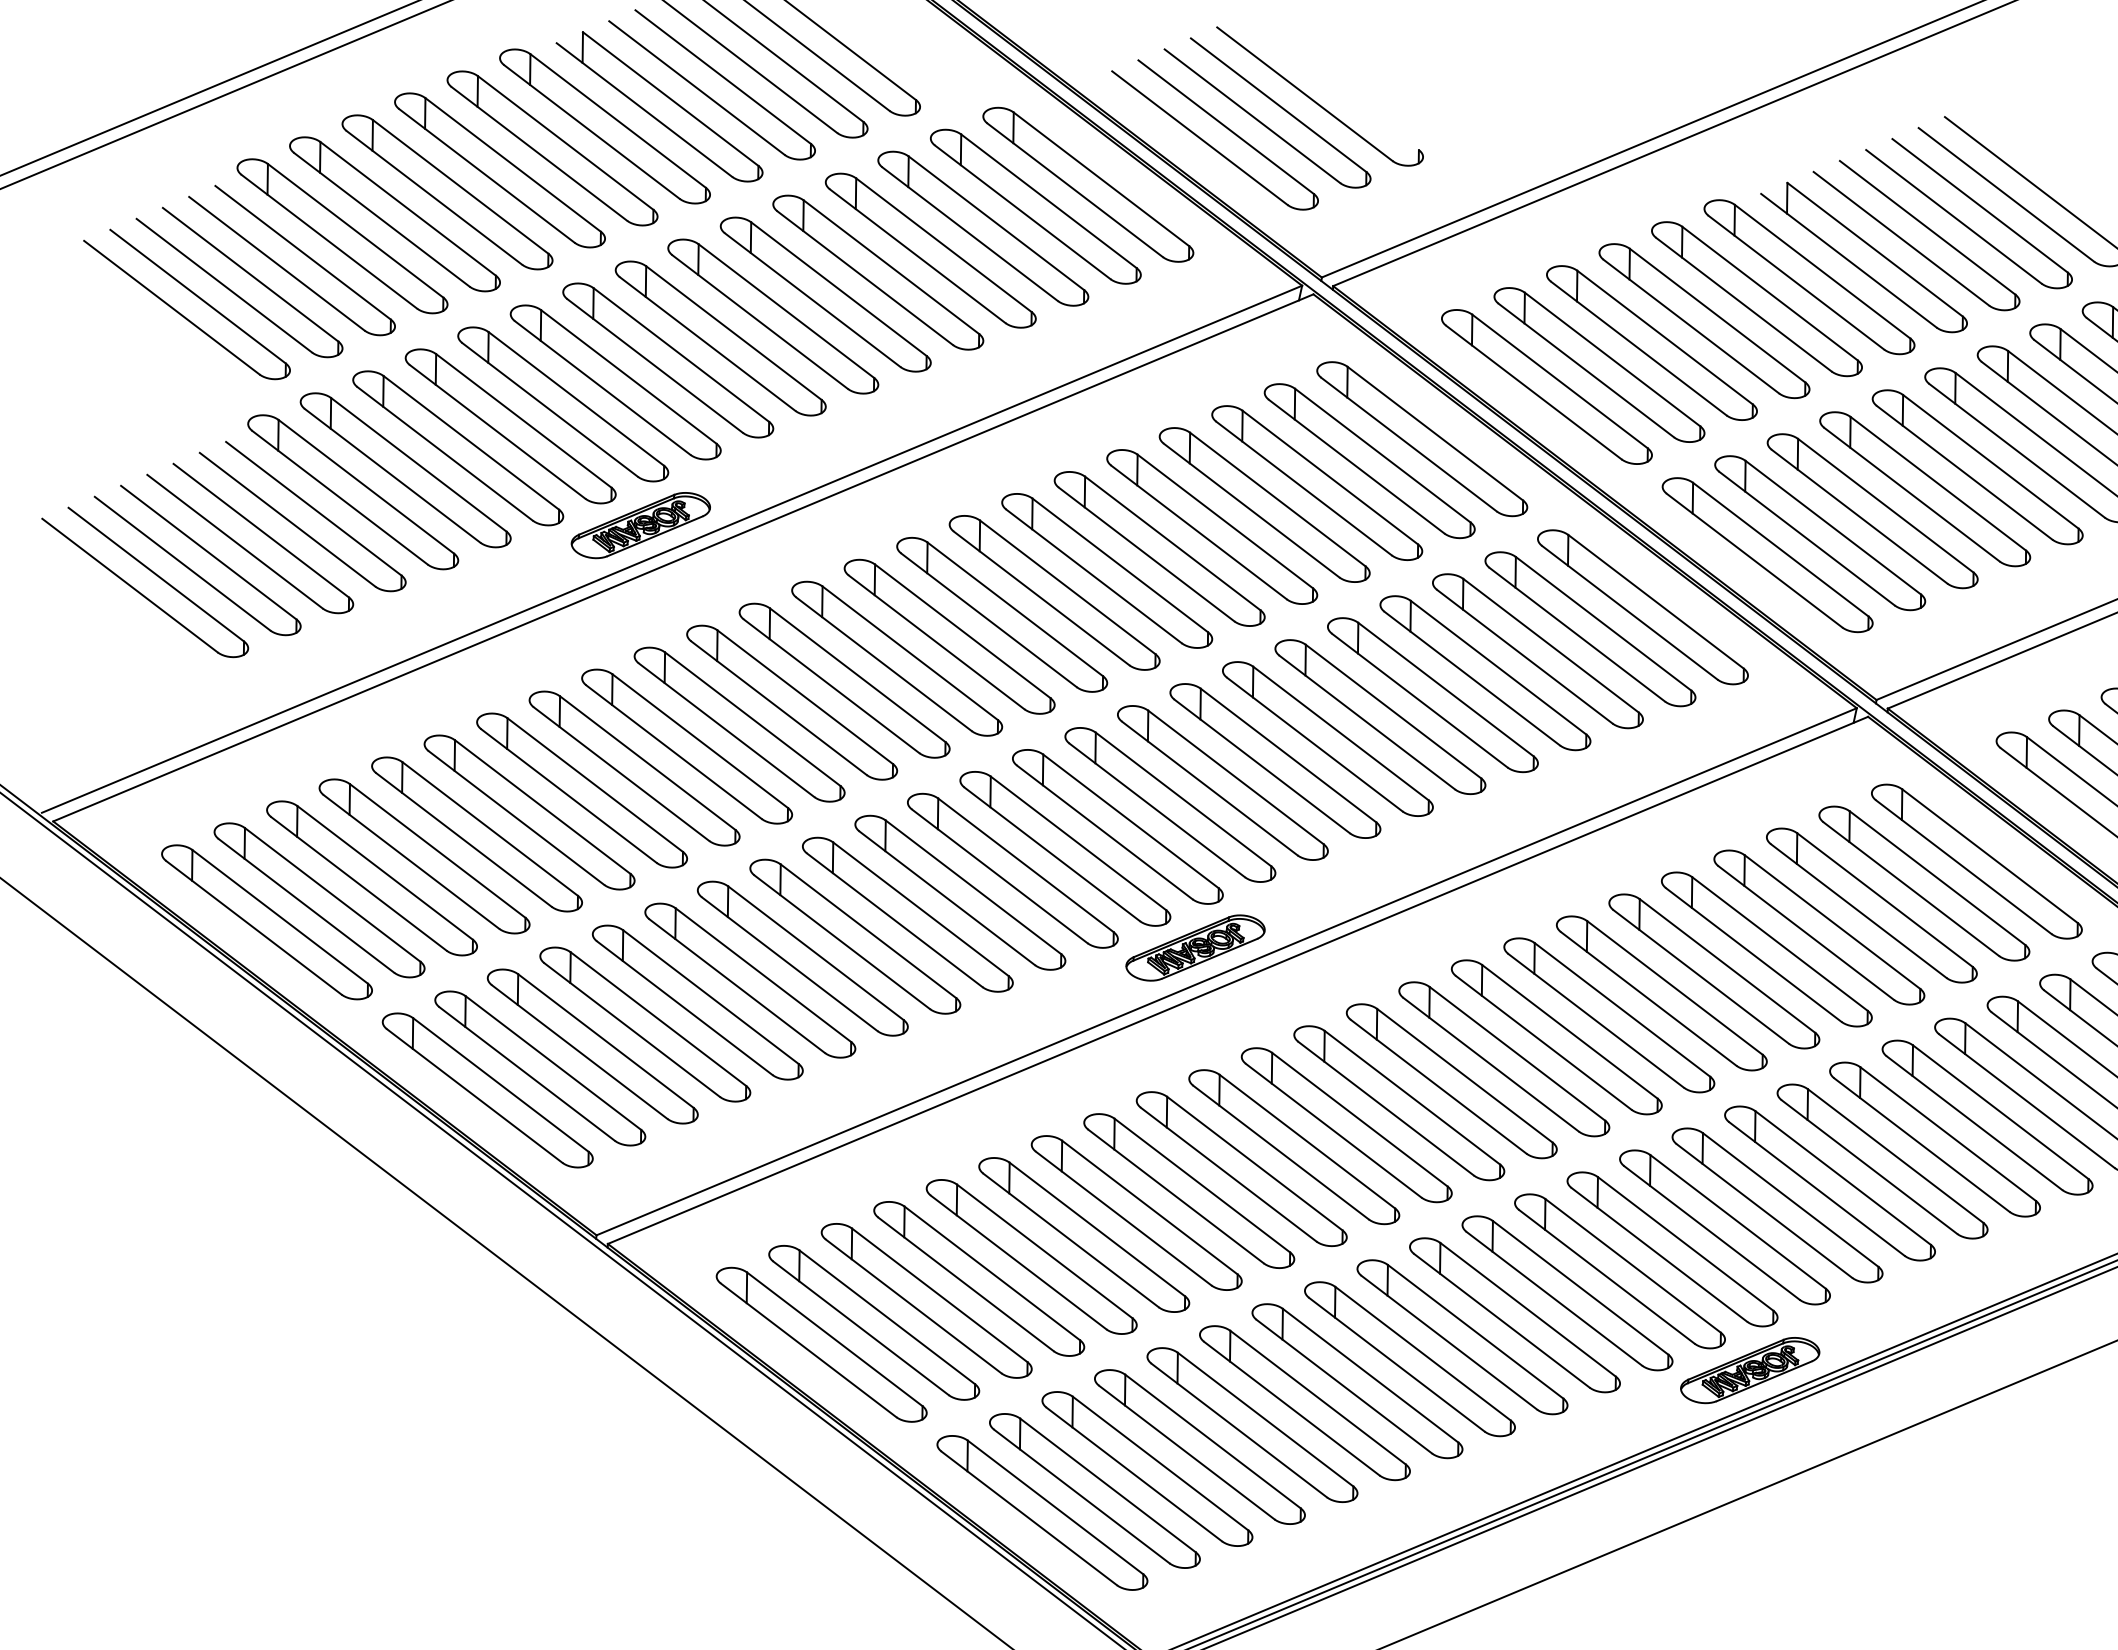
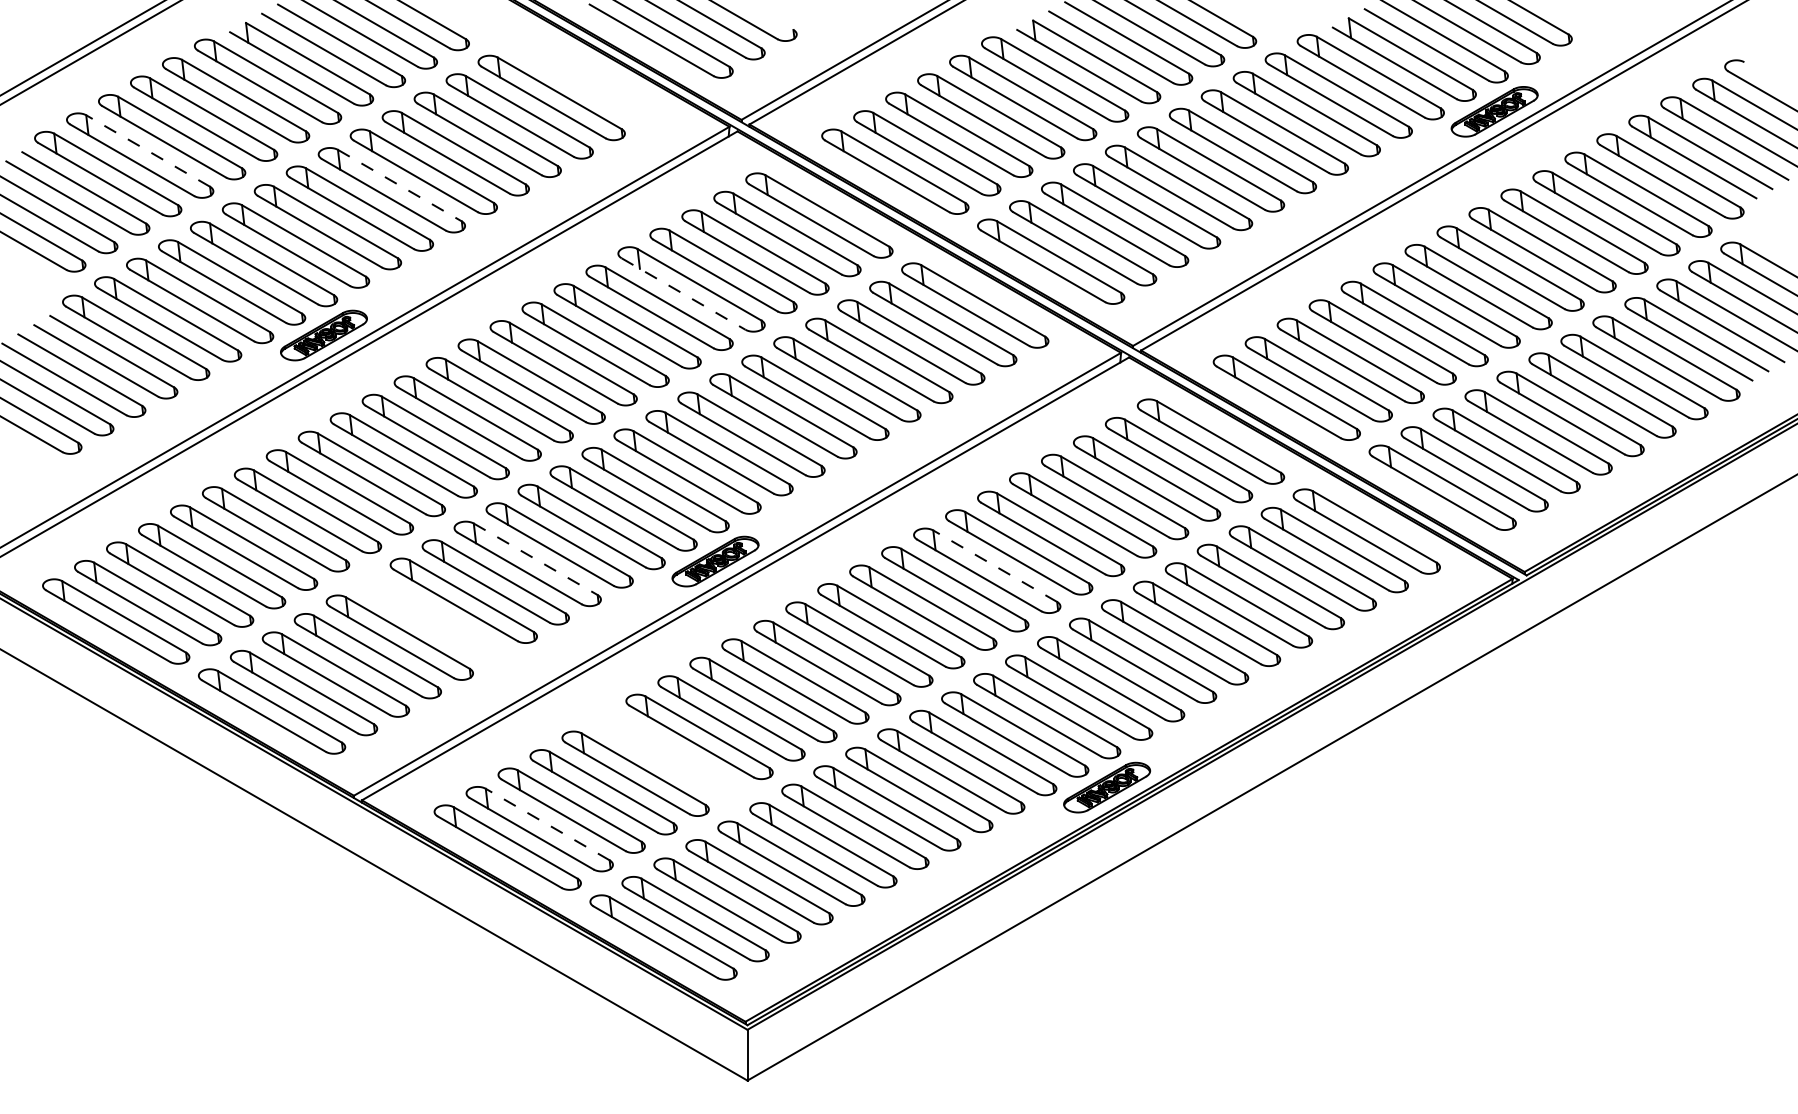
part: (1088, 184) -> (583, 79), removed
line: (408, 209) -> (148, 151), solid -> dashed
line: (785, 310) -> (399, 185), solid -> dashed
line: (1198, 533) -> (683, 294), solid -> dashed
line: (920, 909) -> (535, 559), solid -> dashed
part: (749, 980) -> (431, 619), removed
line: (1622, 1010) -> (995, 566), solid -> dashed
part: (1084, 1235) -> (667, 755), removed
line: (887, 1317) -> (547, 824), solid -> dashed

